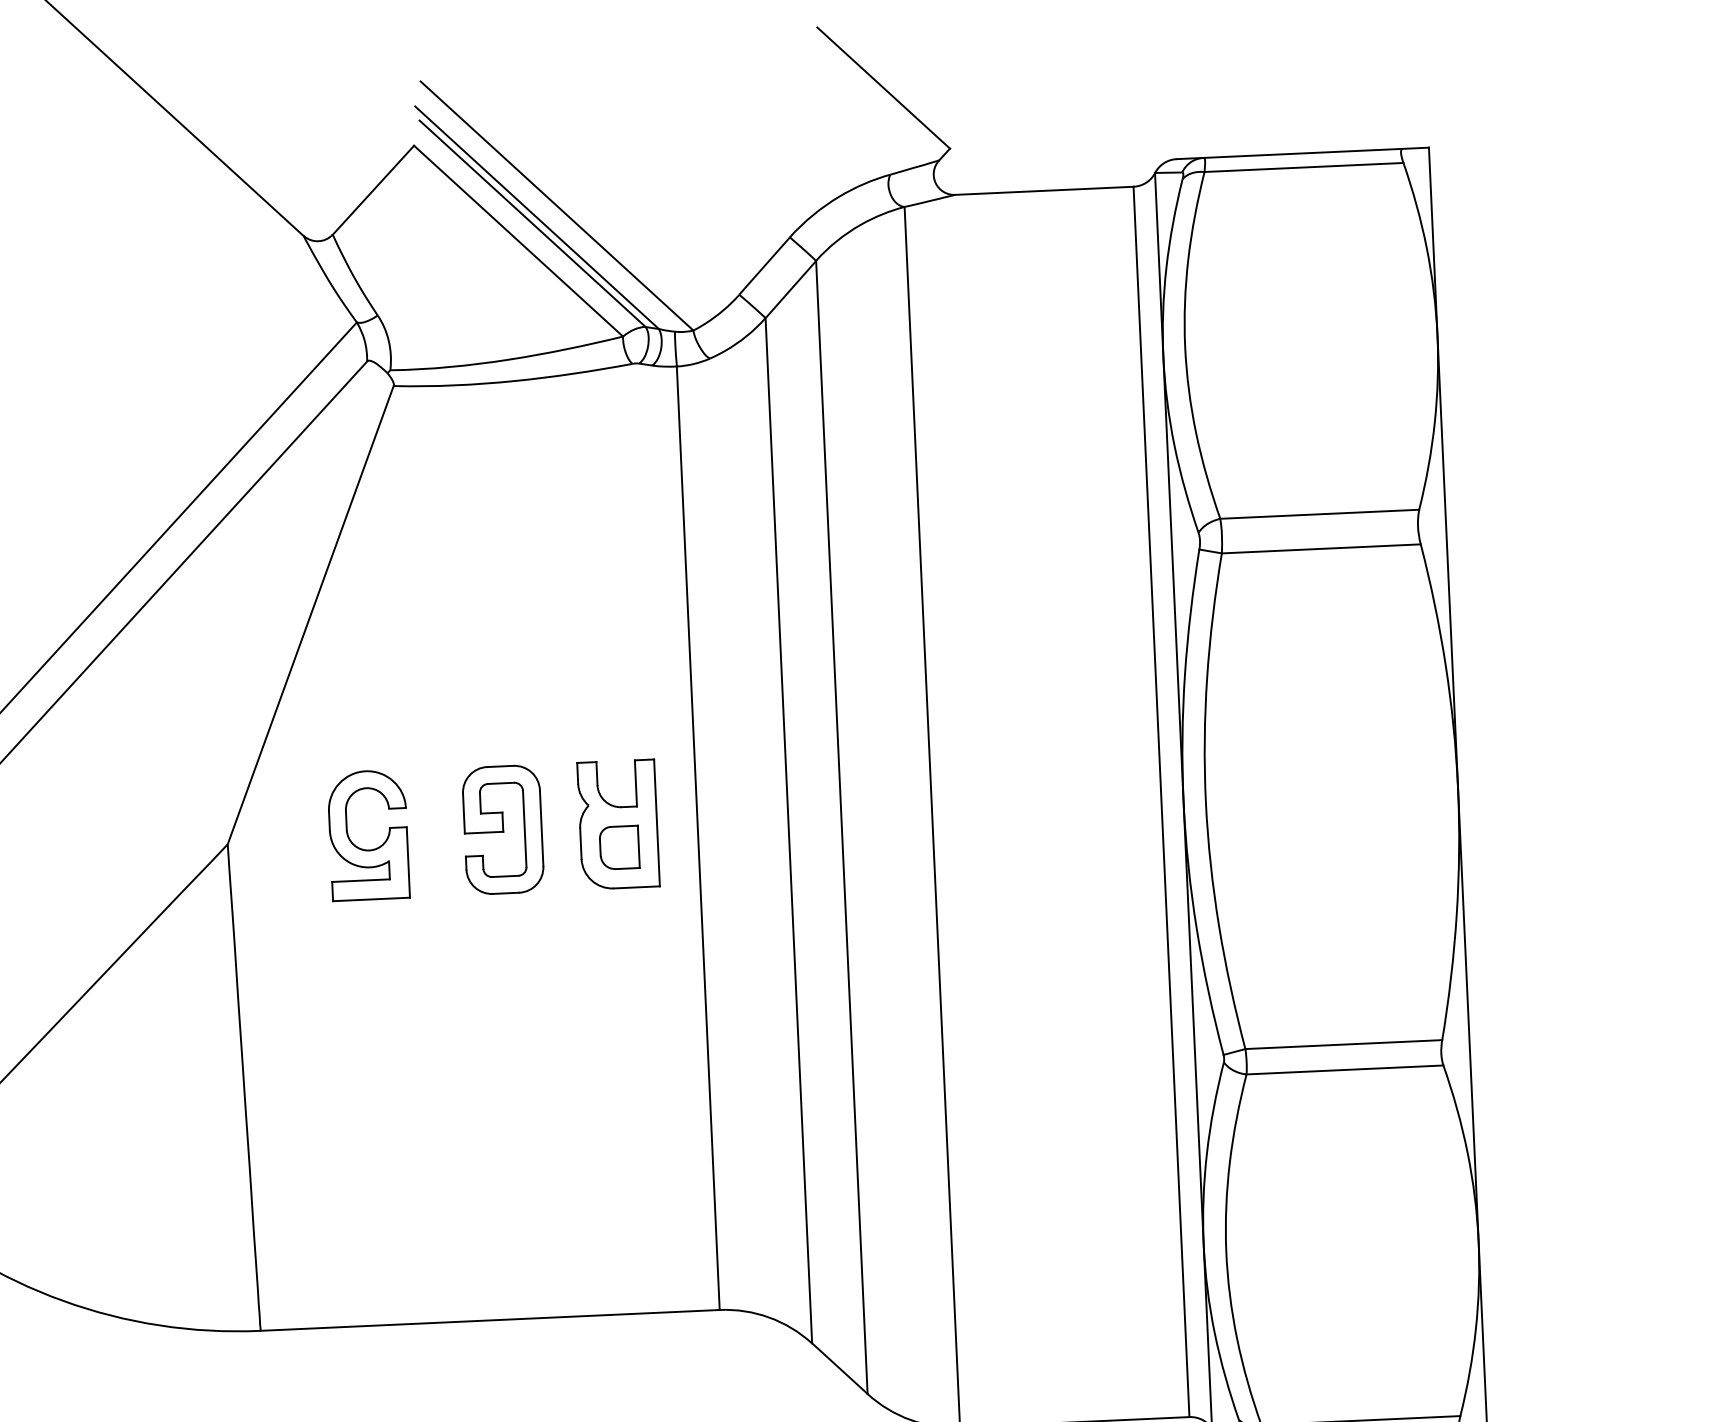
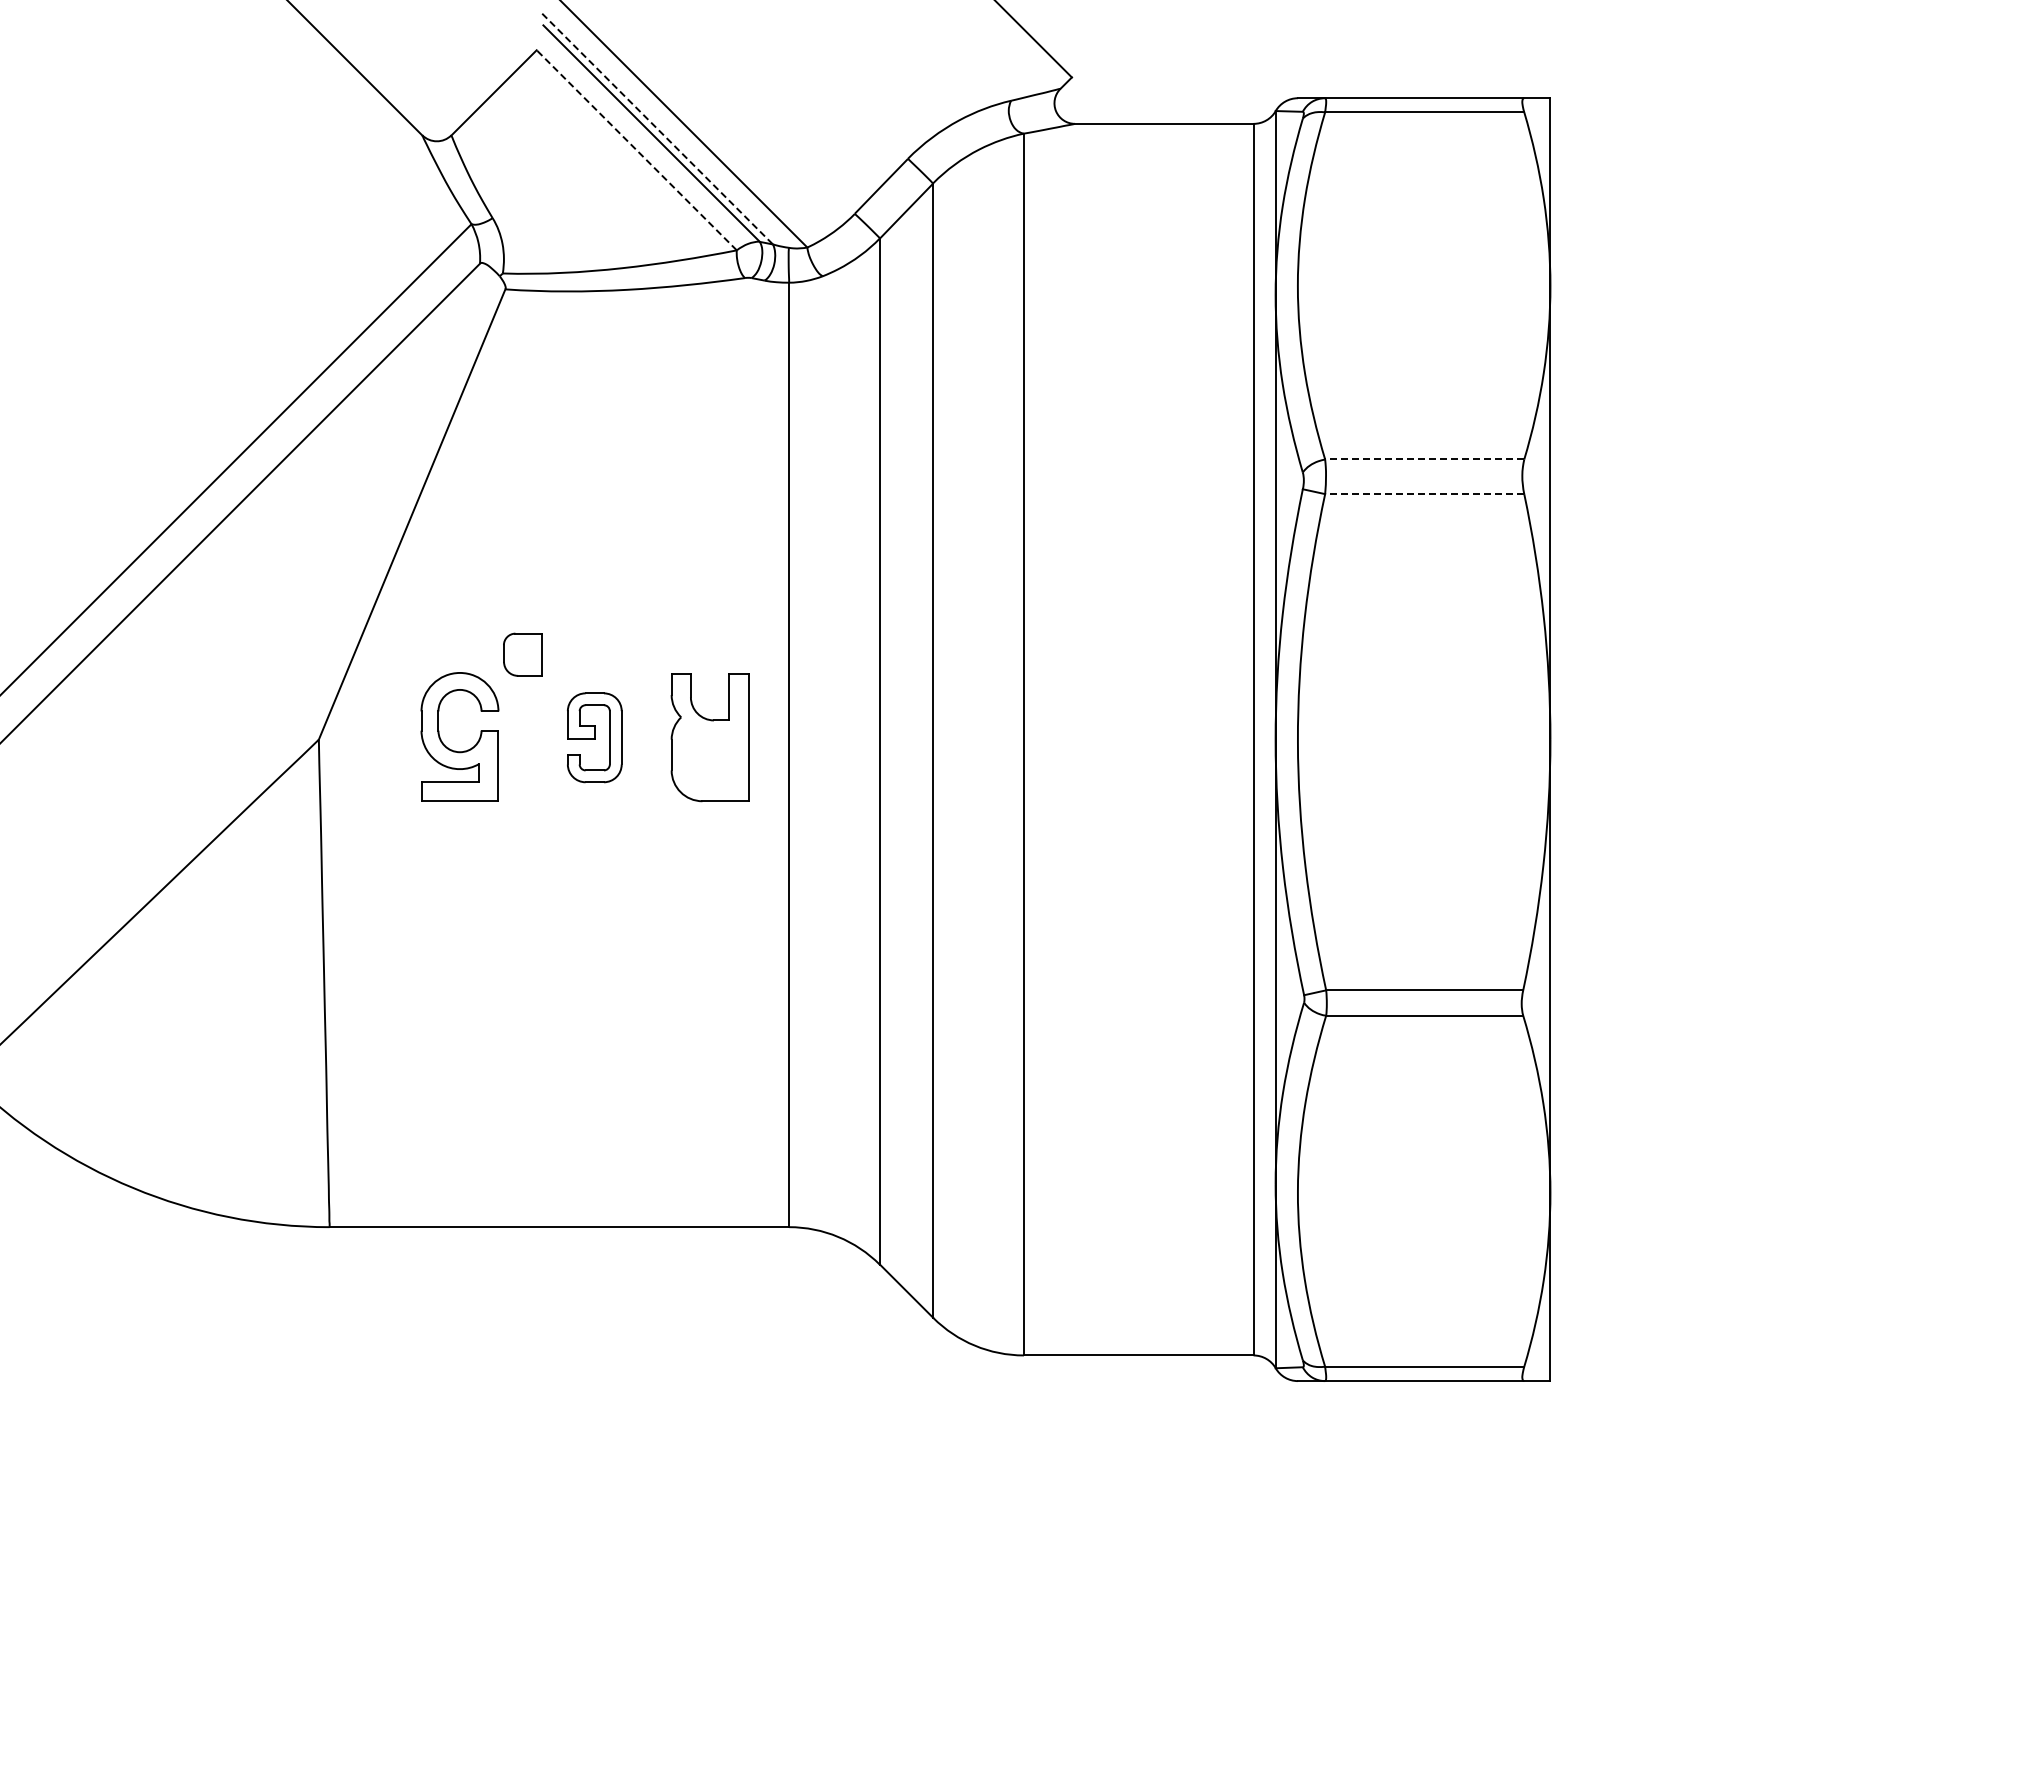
line: (537, 217) -> (656, 127), solid -> dashed
line: (518, 241) -> (636, 150), solid -> dashed
line: (1319, 514) -> (1424, 459), solid -> dashed
line: (1321, 549) -> (1424, 494), solid -> dashed
part: (503, 829) -> (594, 737), size x0.7
part: (618, 847) -> (522, 654), moved

